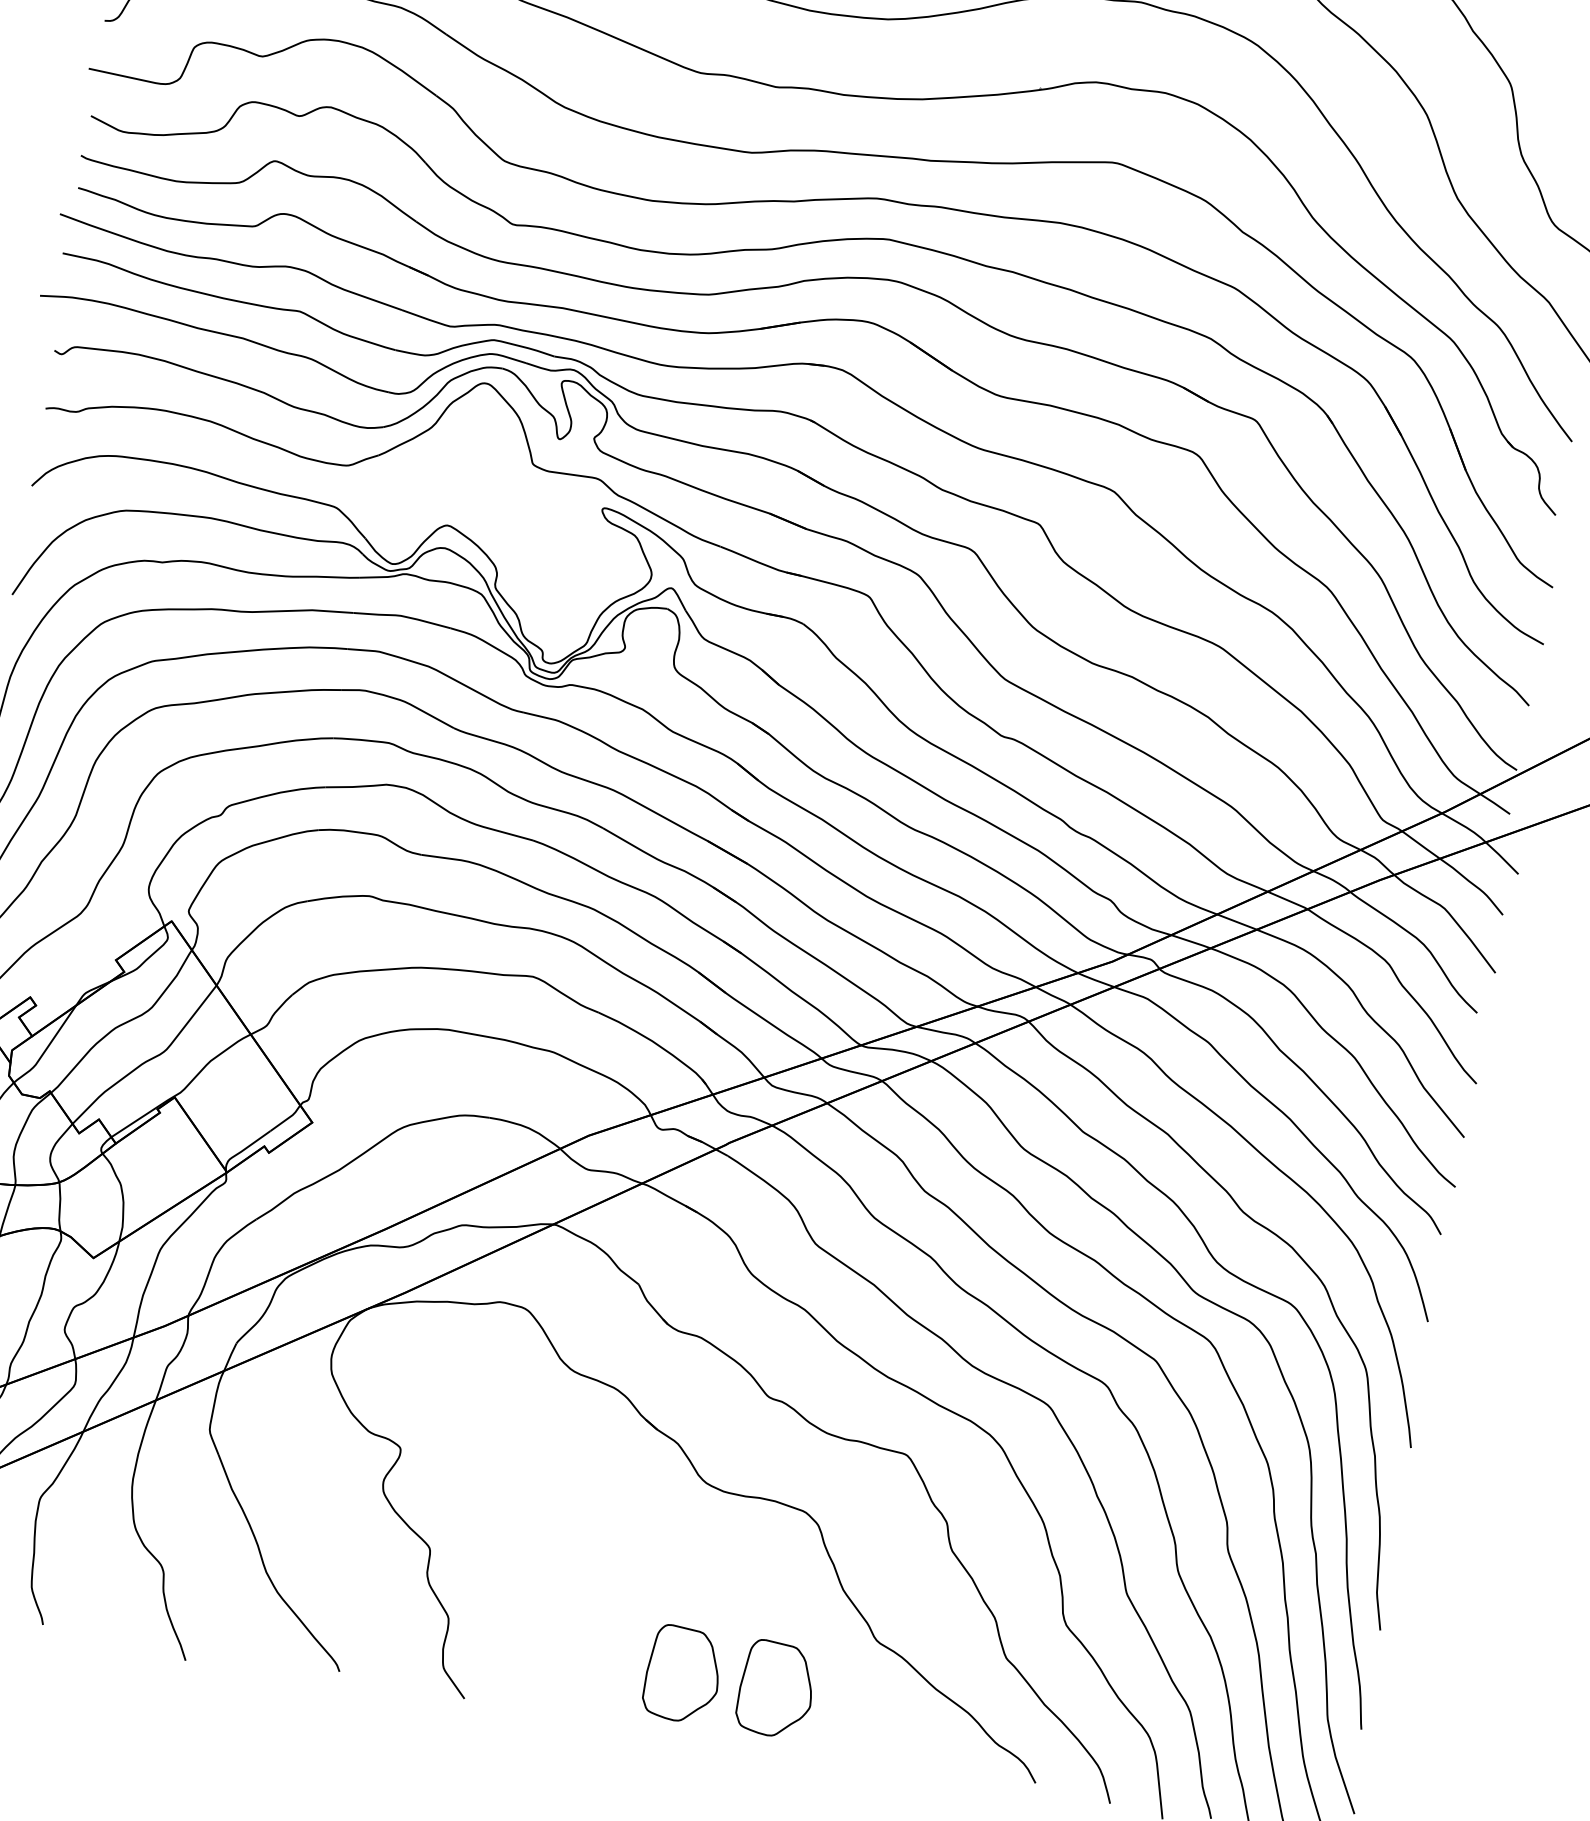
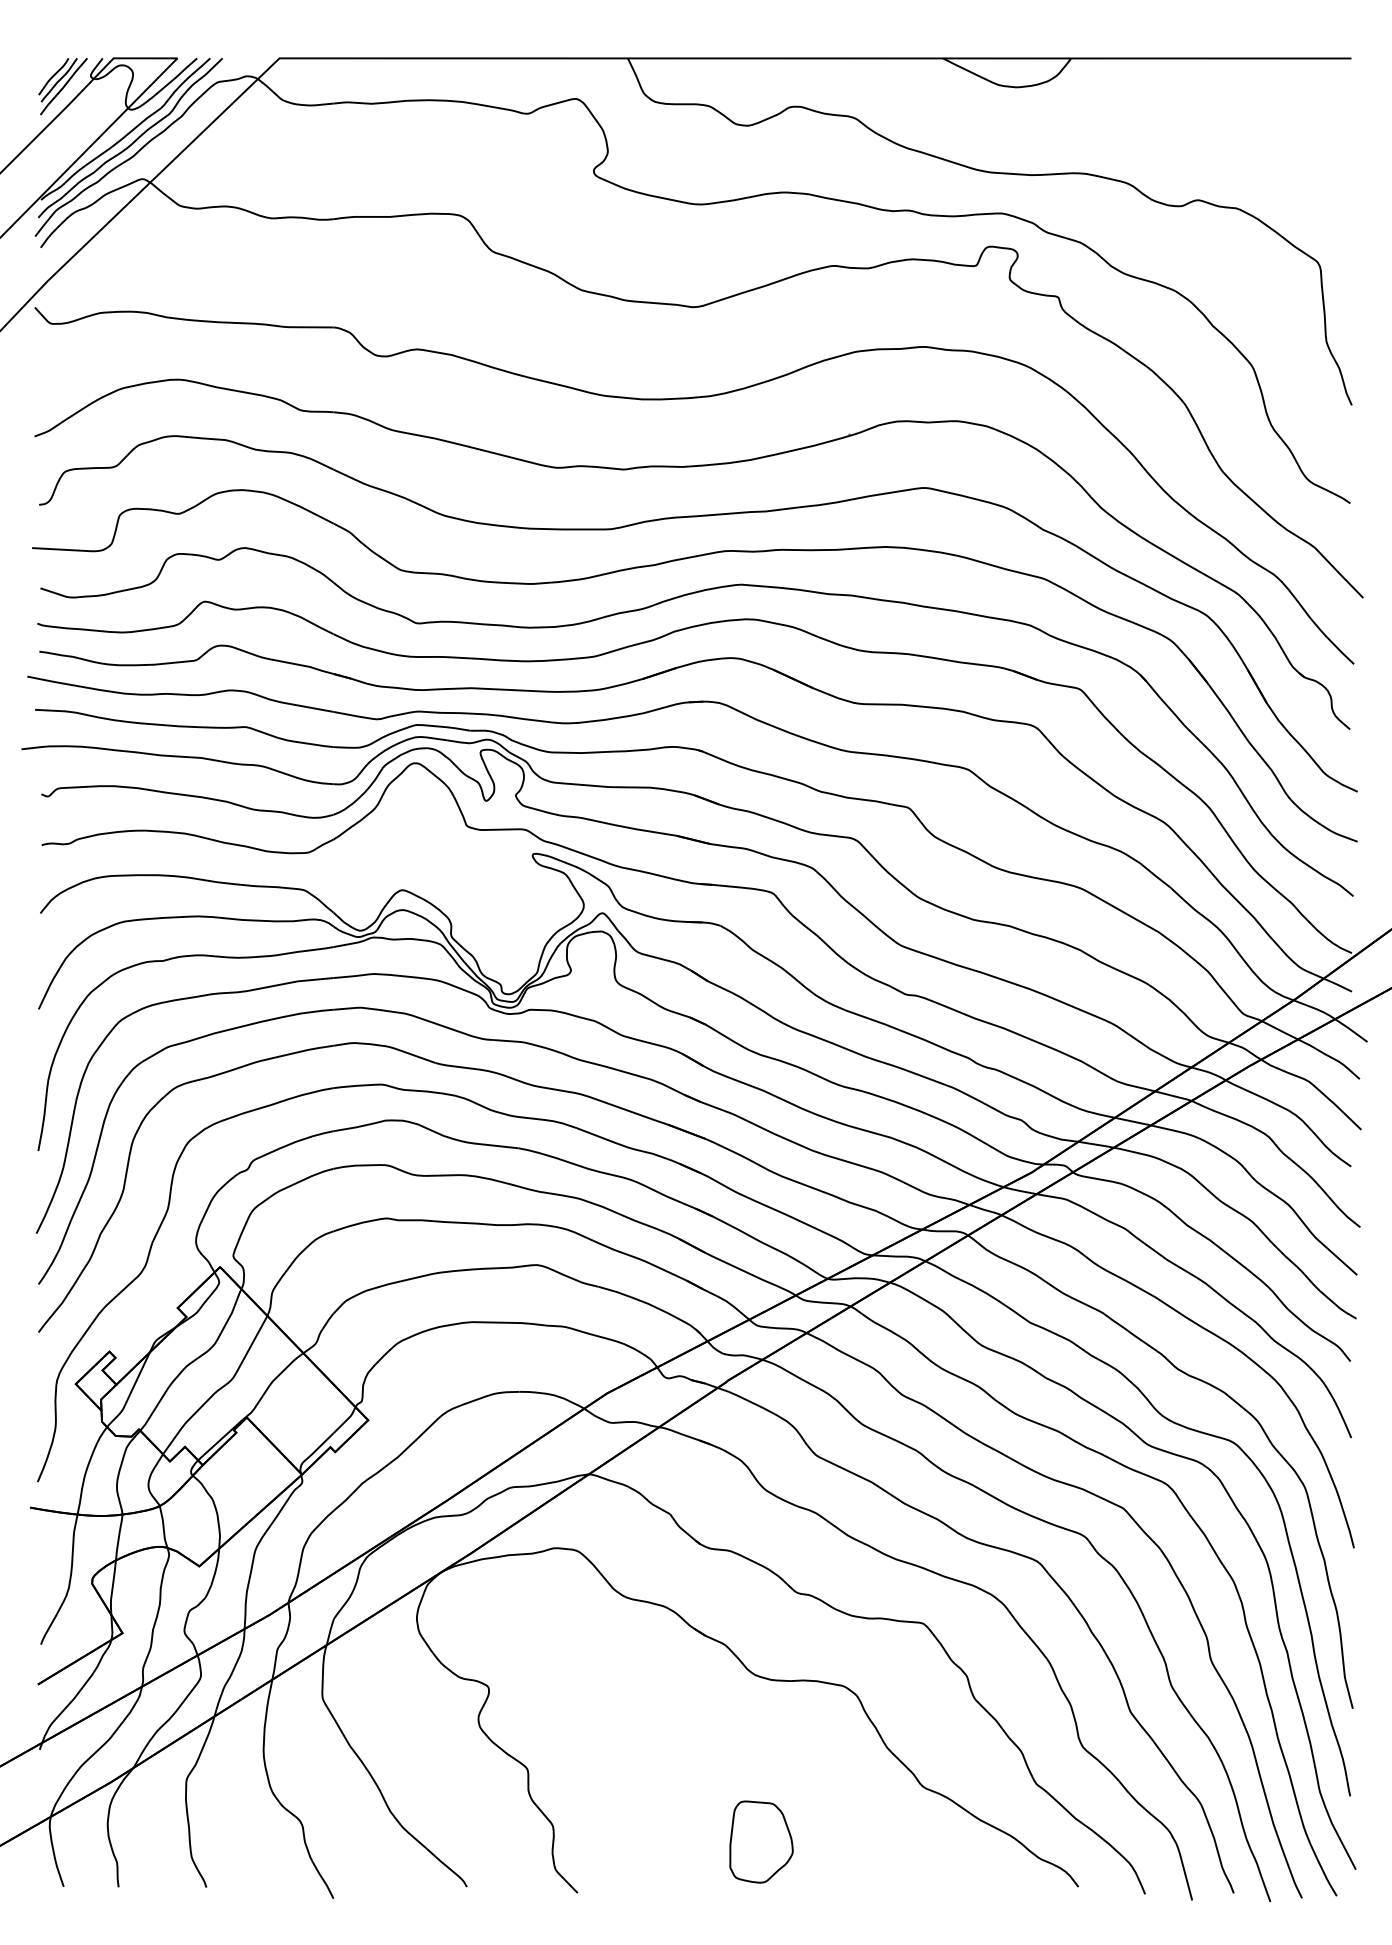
part: (776, 1688) -> (843, 1841), removed

